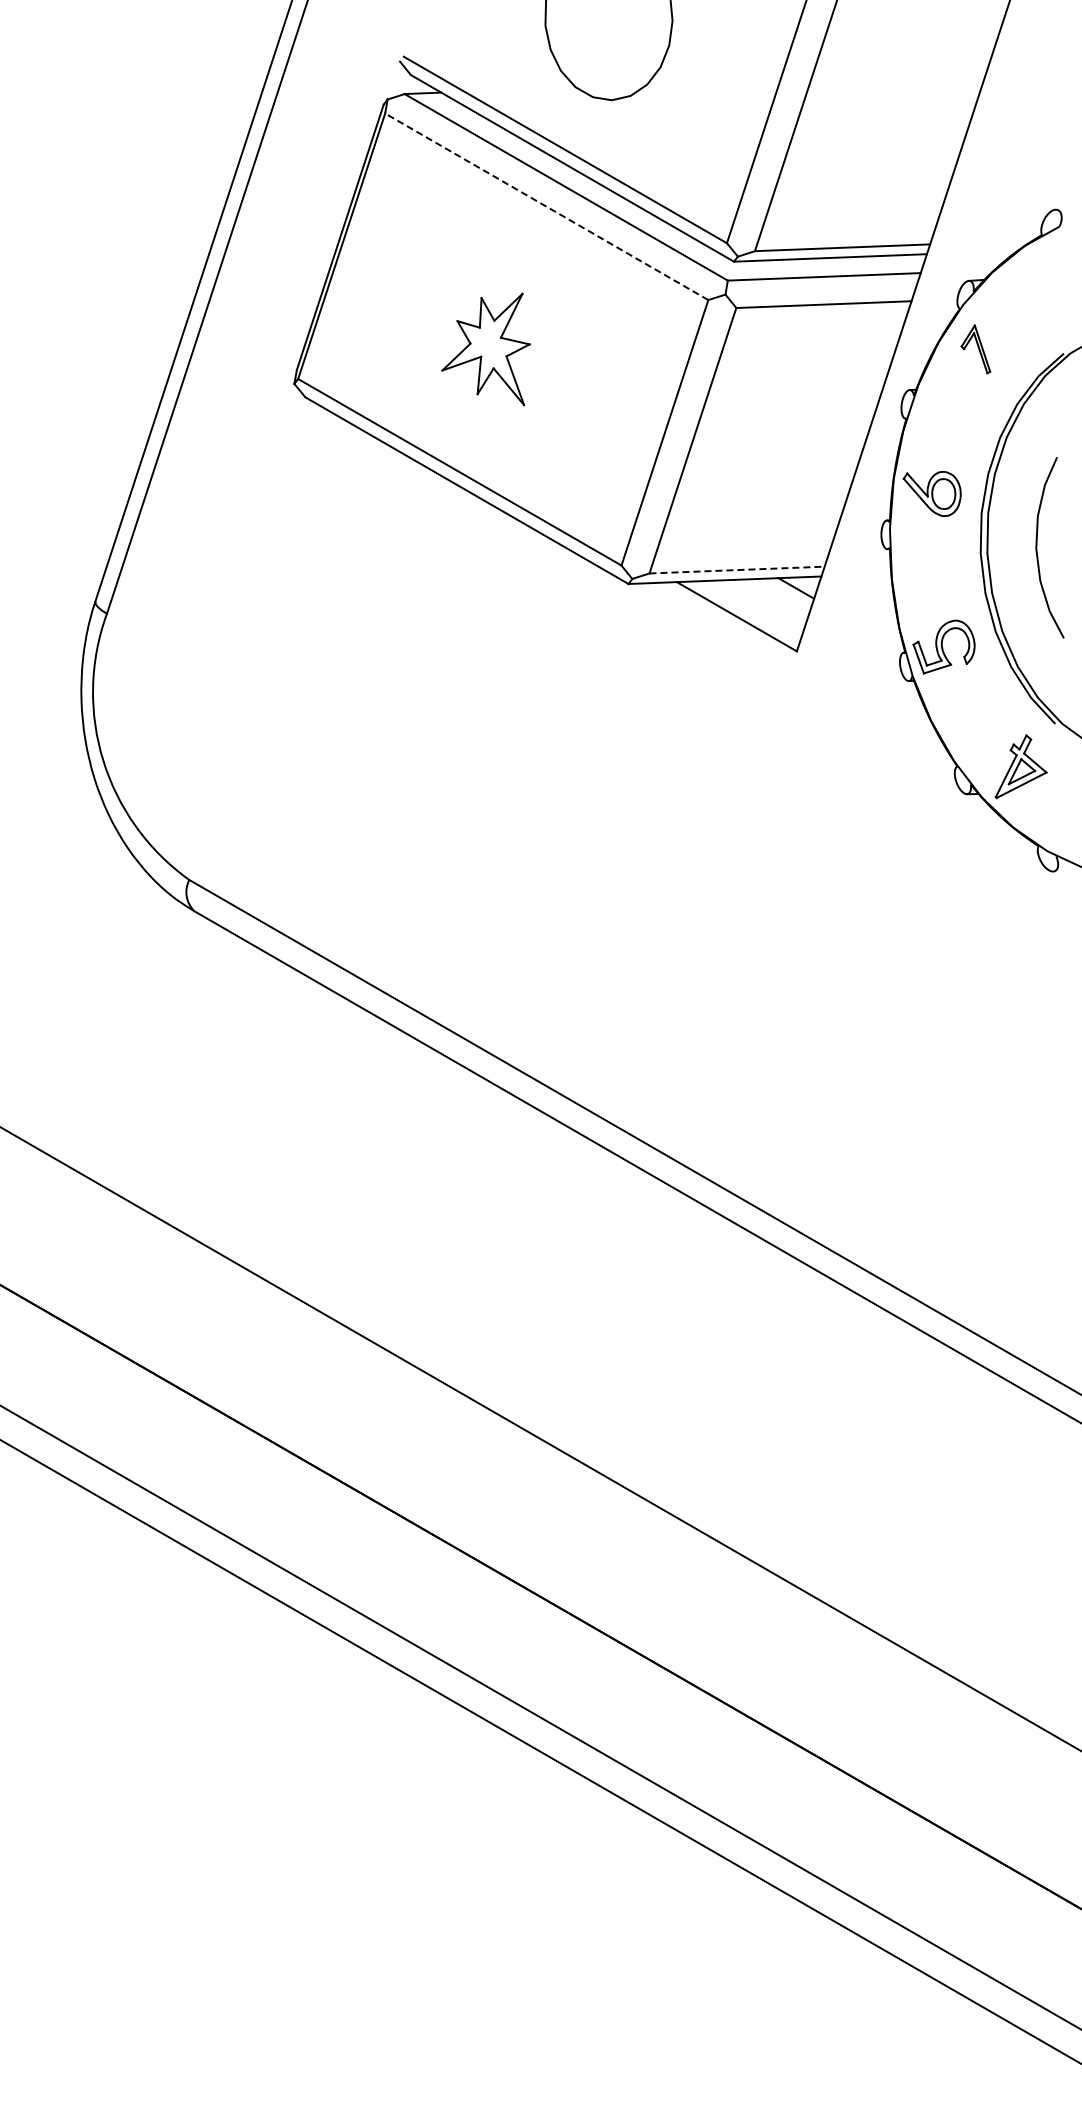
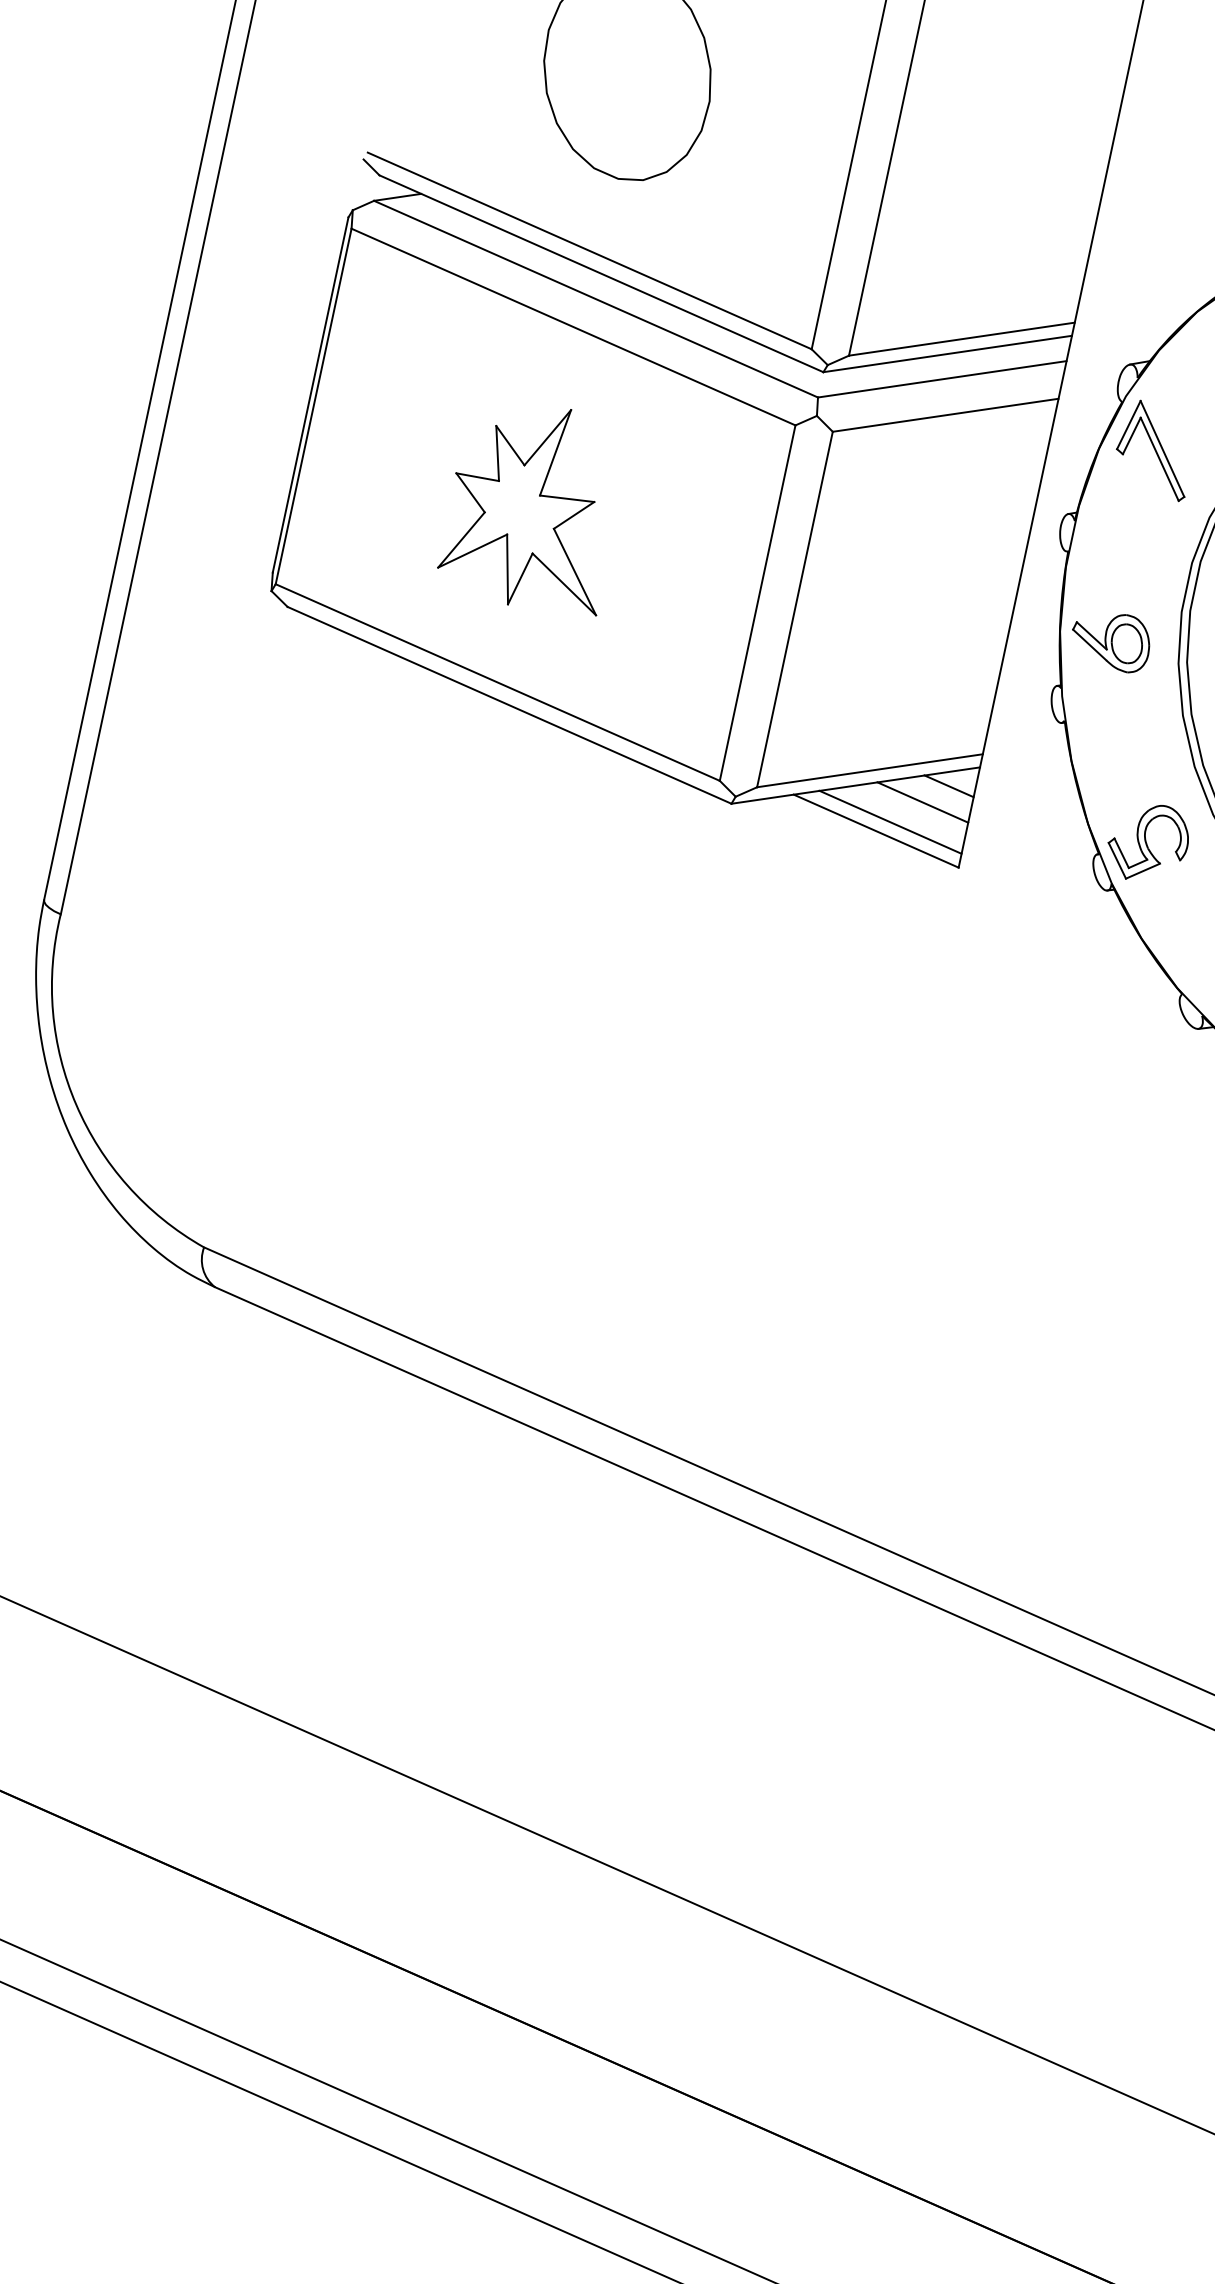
line: (546, 206) -> (573, 326), dashed -> solid
part: (485, 349) -> (513, 520), size x1.43
part: (975, 349) -> (1147, 452), size x1.67
line: (737, 570) -> (870, 771), dashed -> solid
line: (774, 598) -> (922, 802), added
line: (748, 610) -> (890, 821), added

